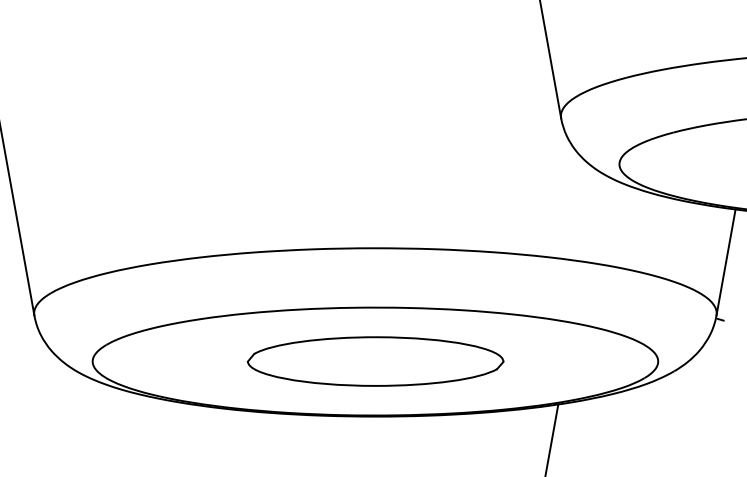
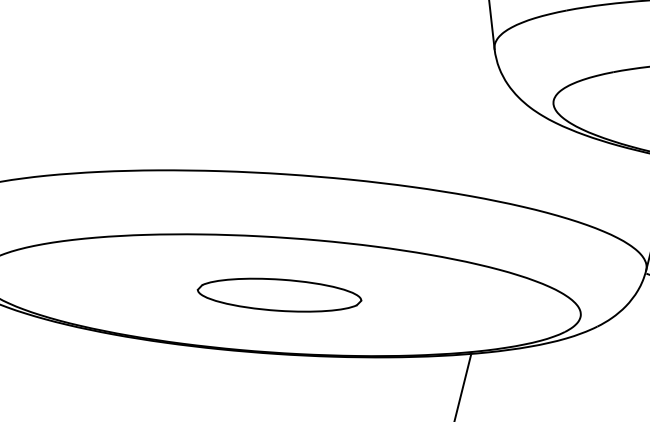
part: (375, 361) -> (279, 295), size x0.6

